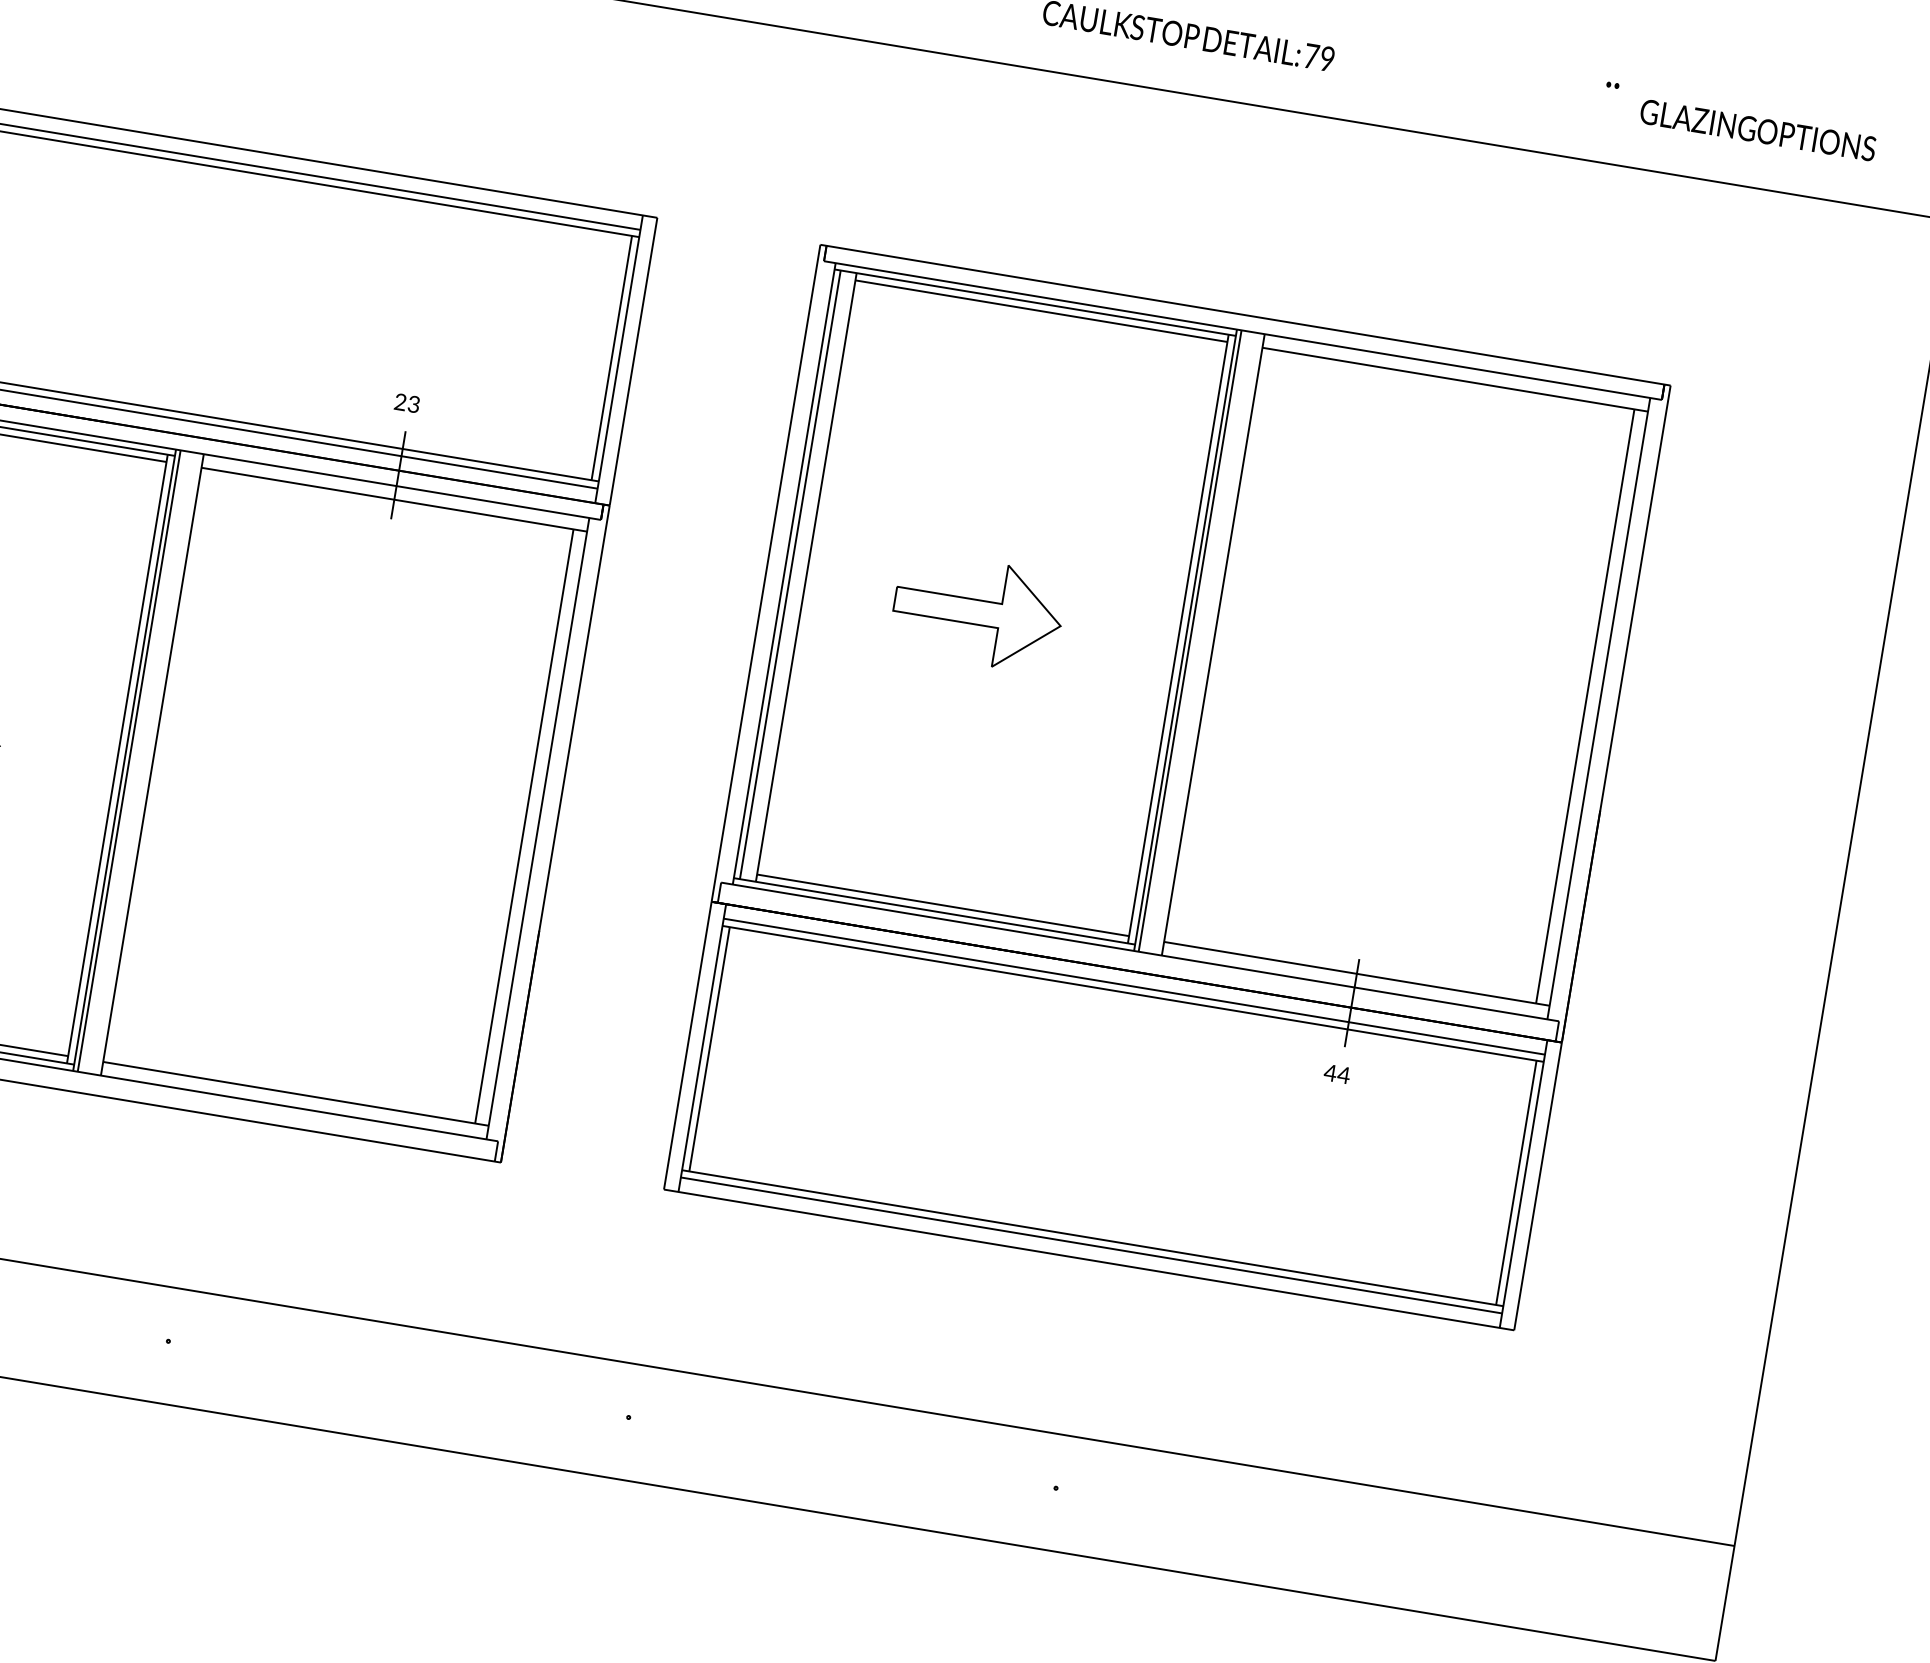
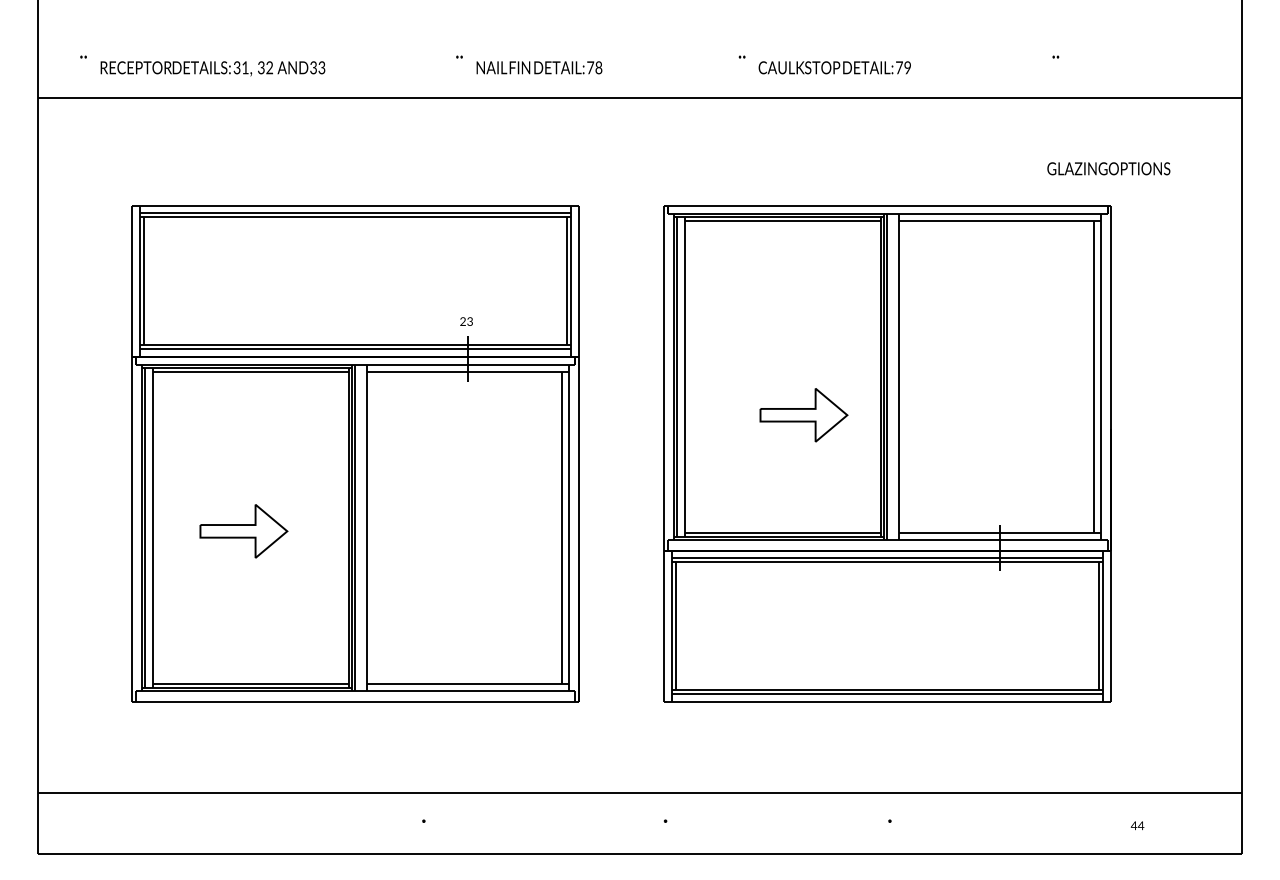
text: (1757, 129) -> (1108, 168), moved
part: (977, 612) -> (803, 415), moved
text: (1337, 1073) -> (1137, 825), moved

